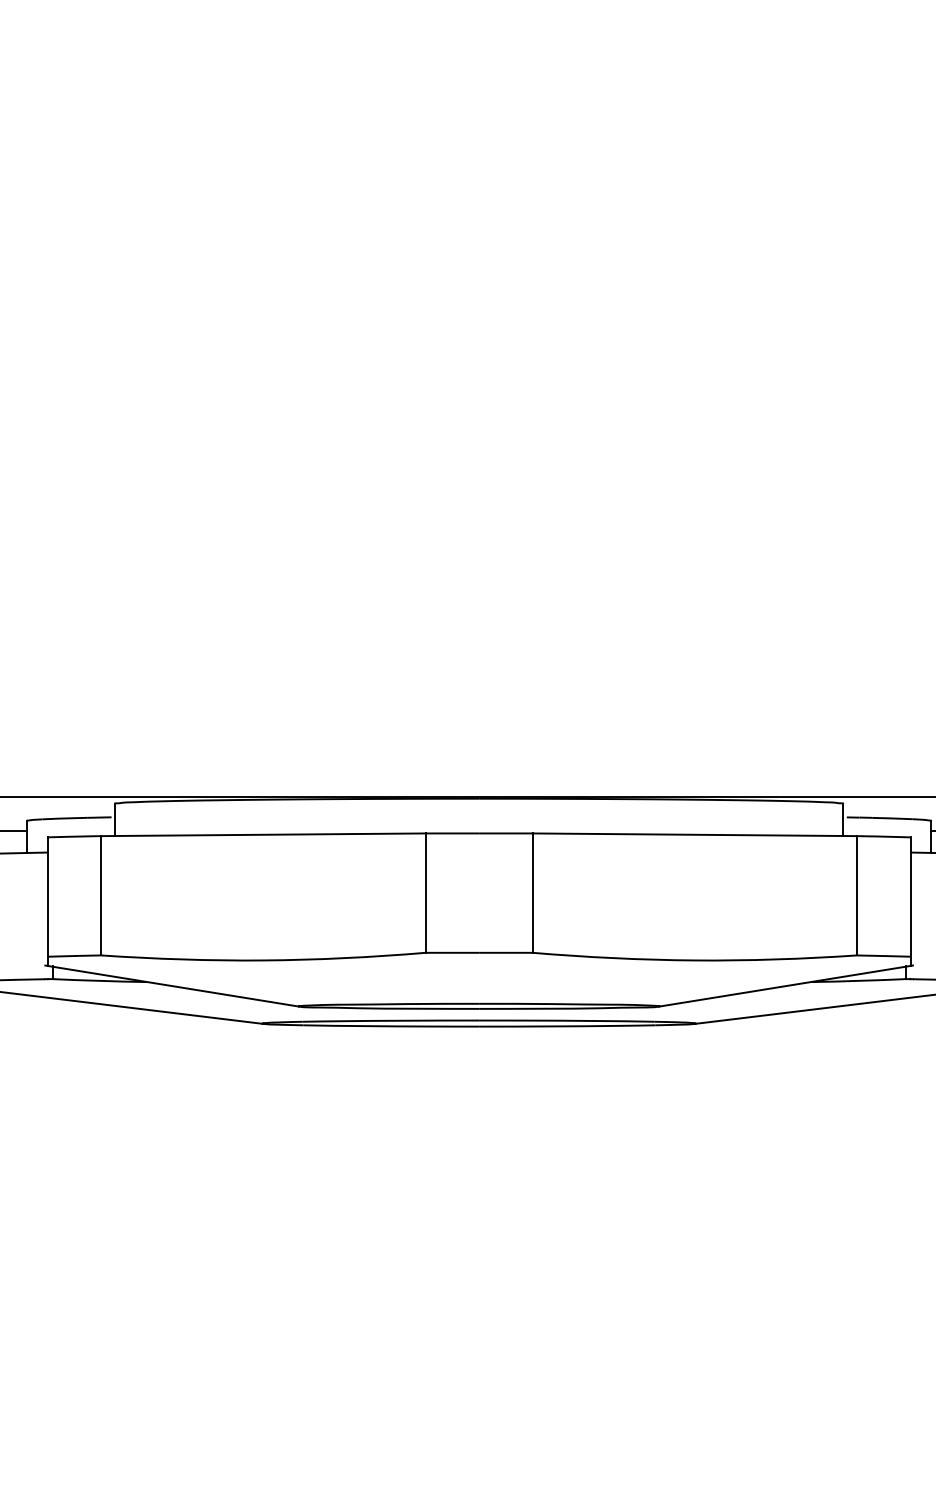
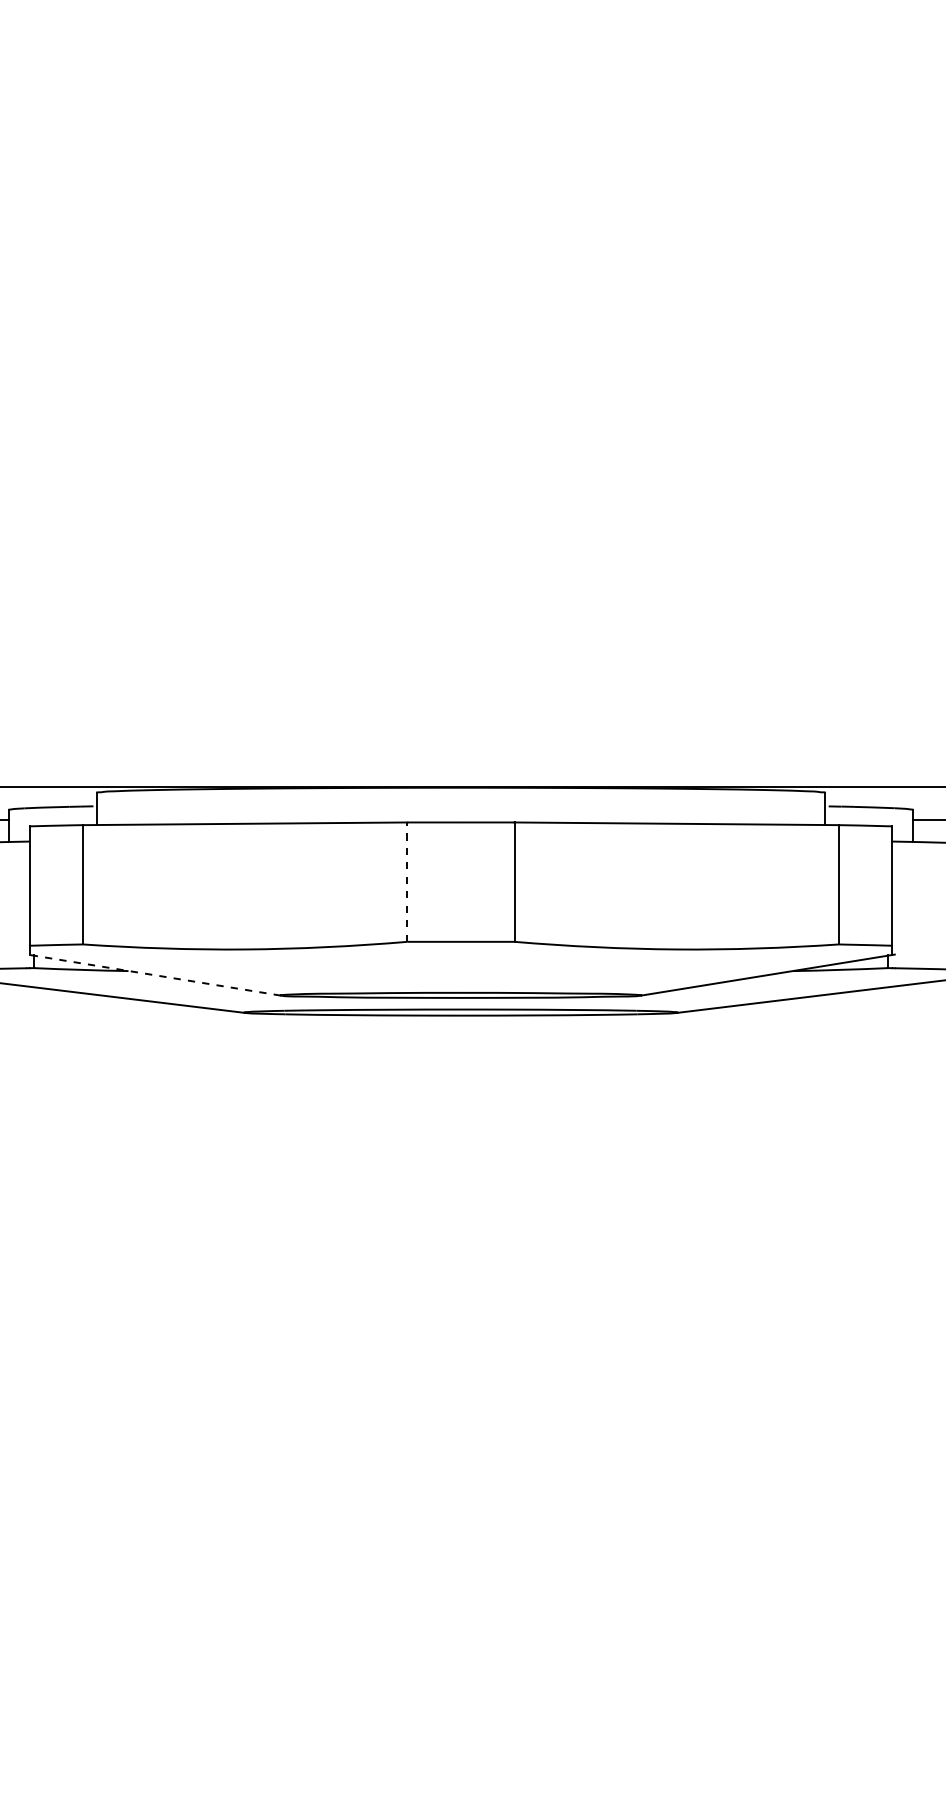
line: (425, 893) -> (407, 882), solid -> dashed
line: (171, 986) -> (153, 975), solid -> dashed

